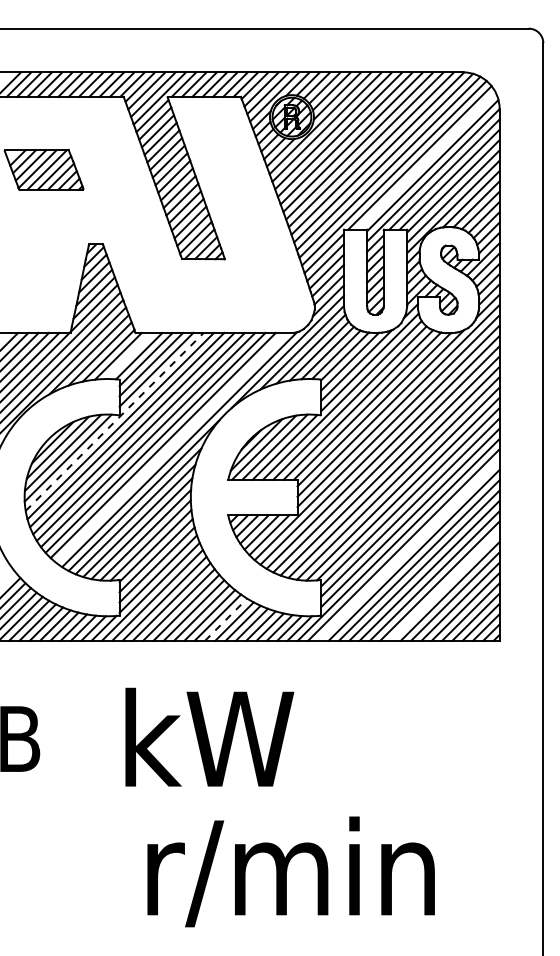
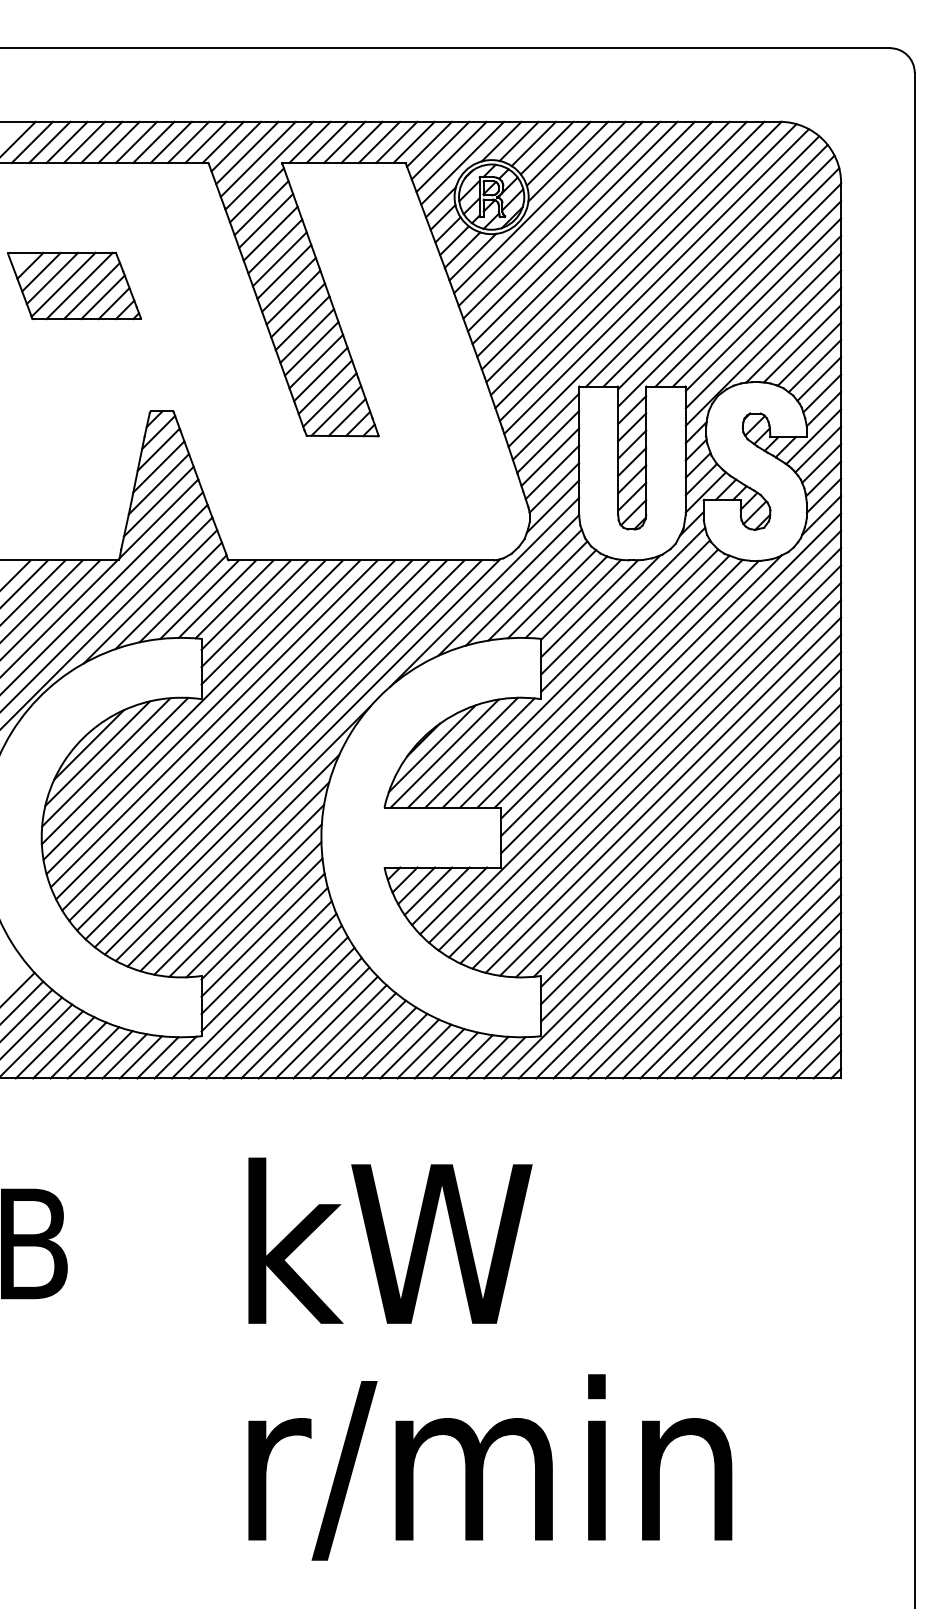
line: (426, 160) -> (718, 270), added
line: (129, 355) -> (218, 598), added
line: (114, 421) -> (192, 709), dashed -> solid
line: (171, 447) -> (288, 753), added
line: (408, 549) -> (687, 924), added
line: (444, 585) -> (748, 985), added
line: (226, 619) -> (381, 1042), dashed -> solid
text: (209, 736) -> (389, 1239), moved

